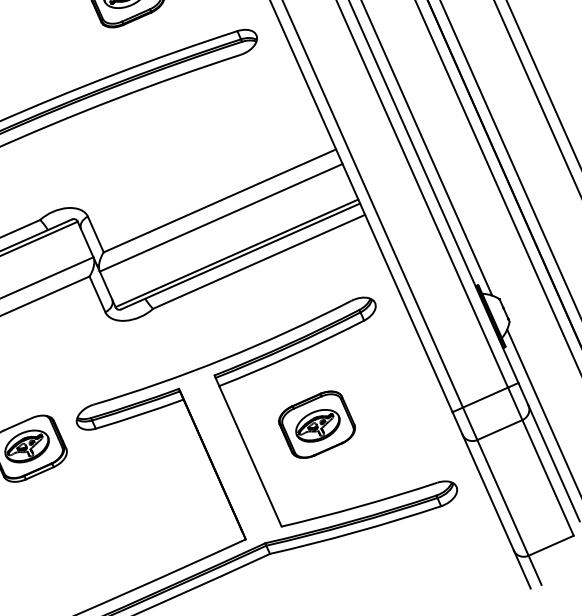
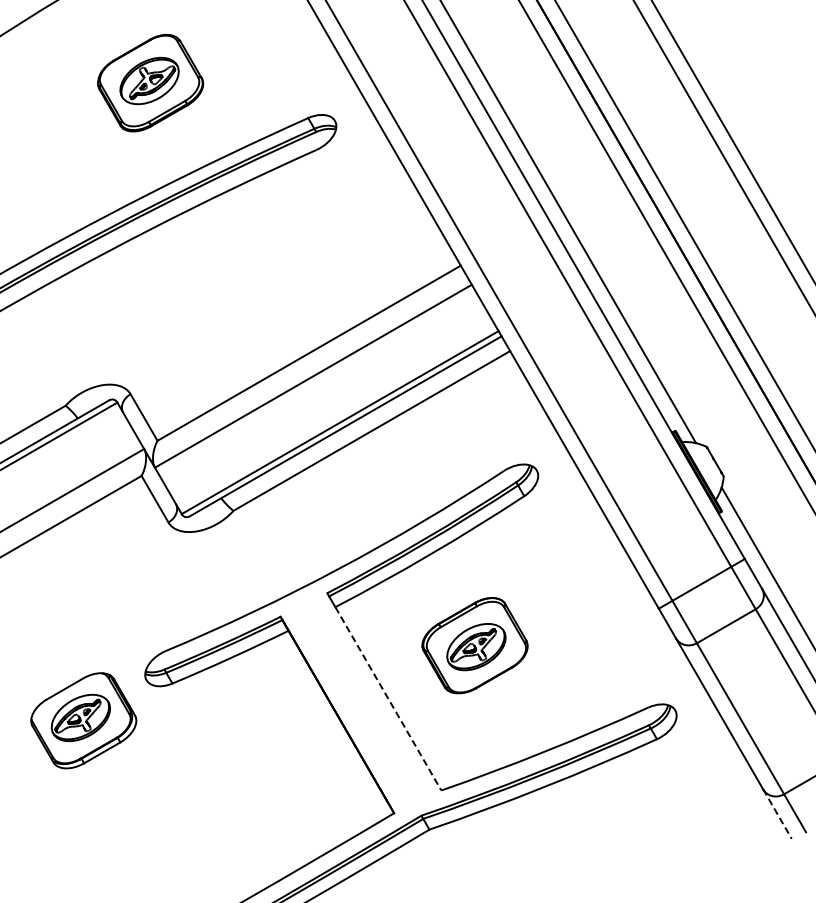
line: (250, 456) -> (388, 698), solid -> dashed
line: (522, 569) -> (777, 814), solid -> dashed

